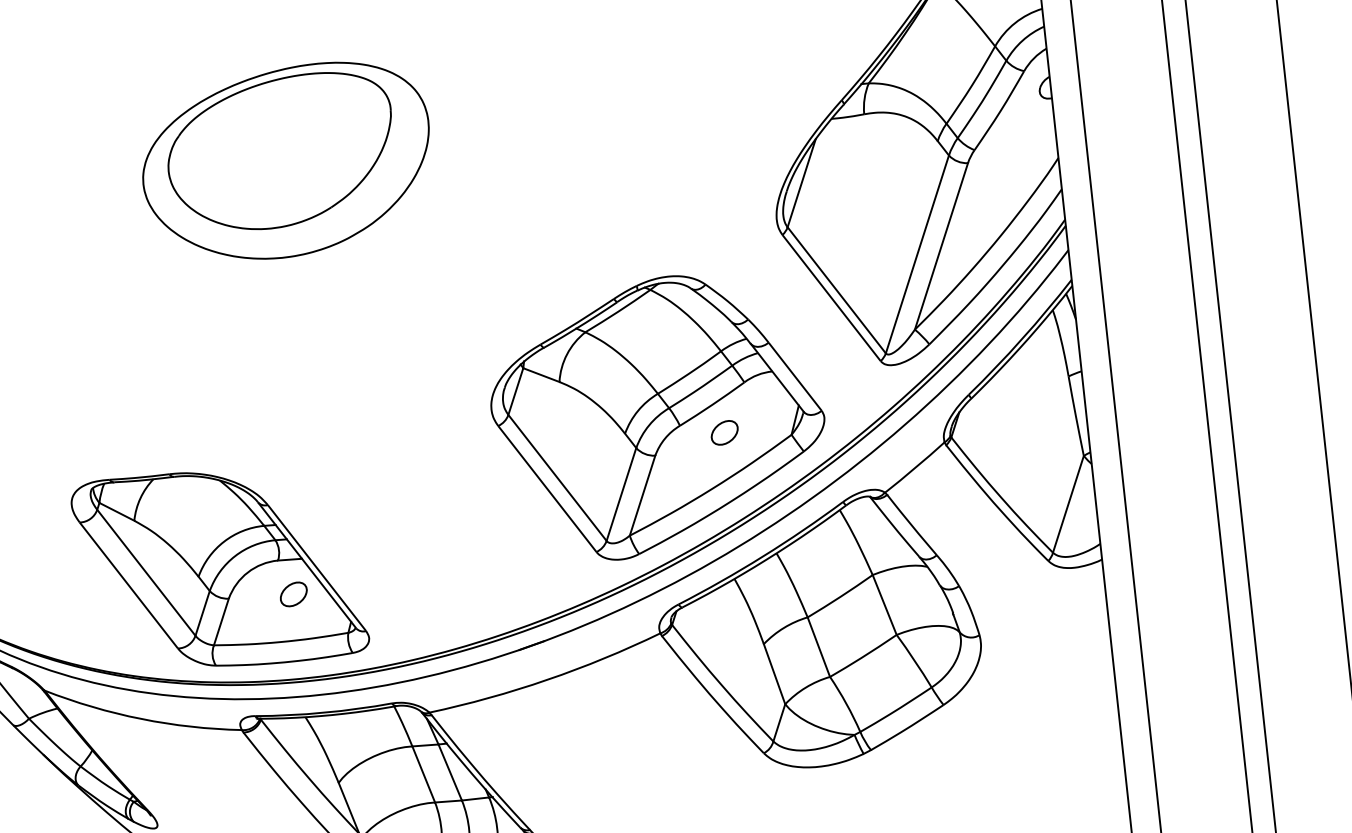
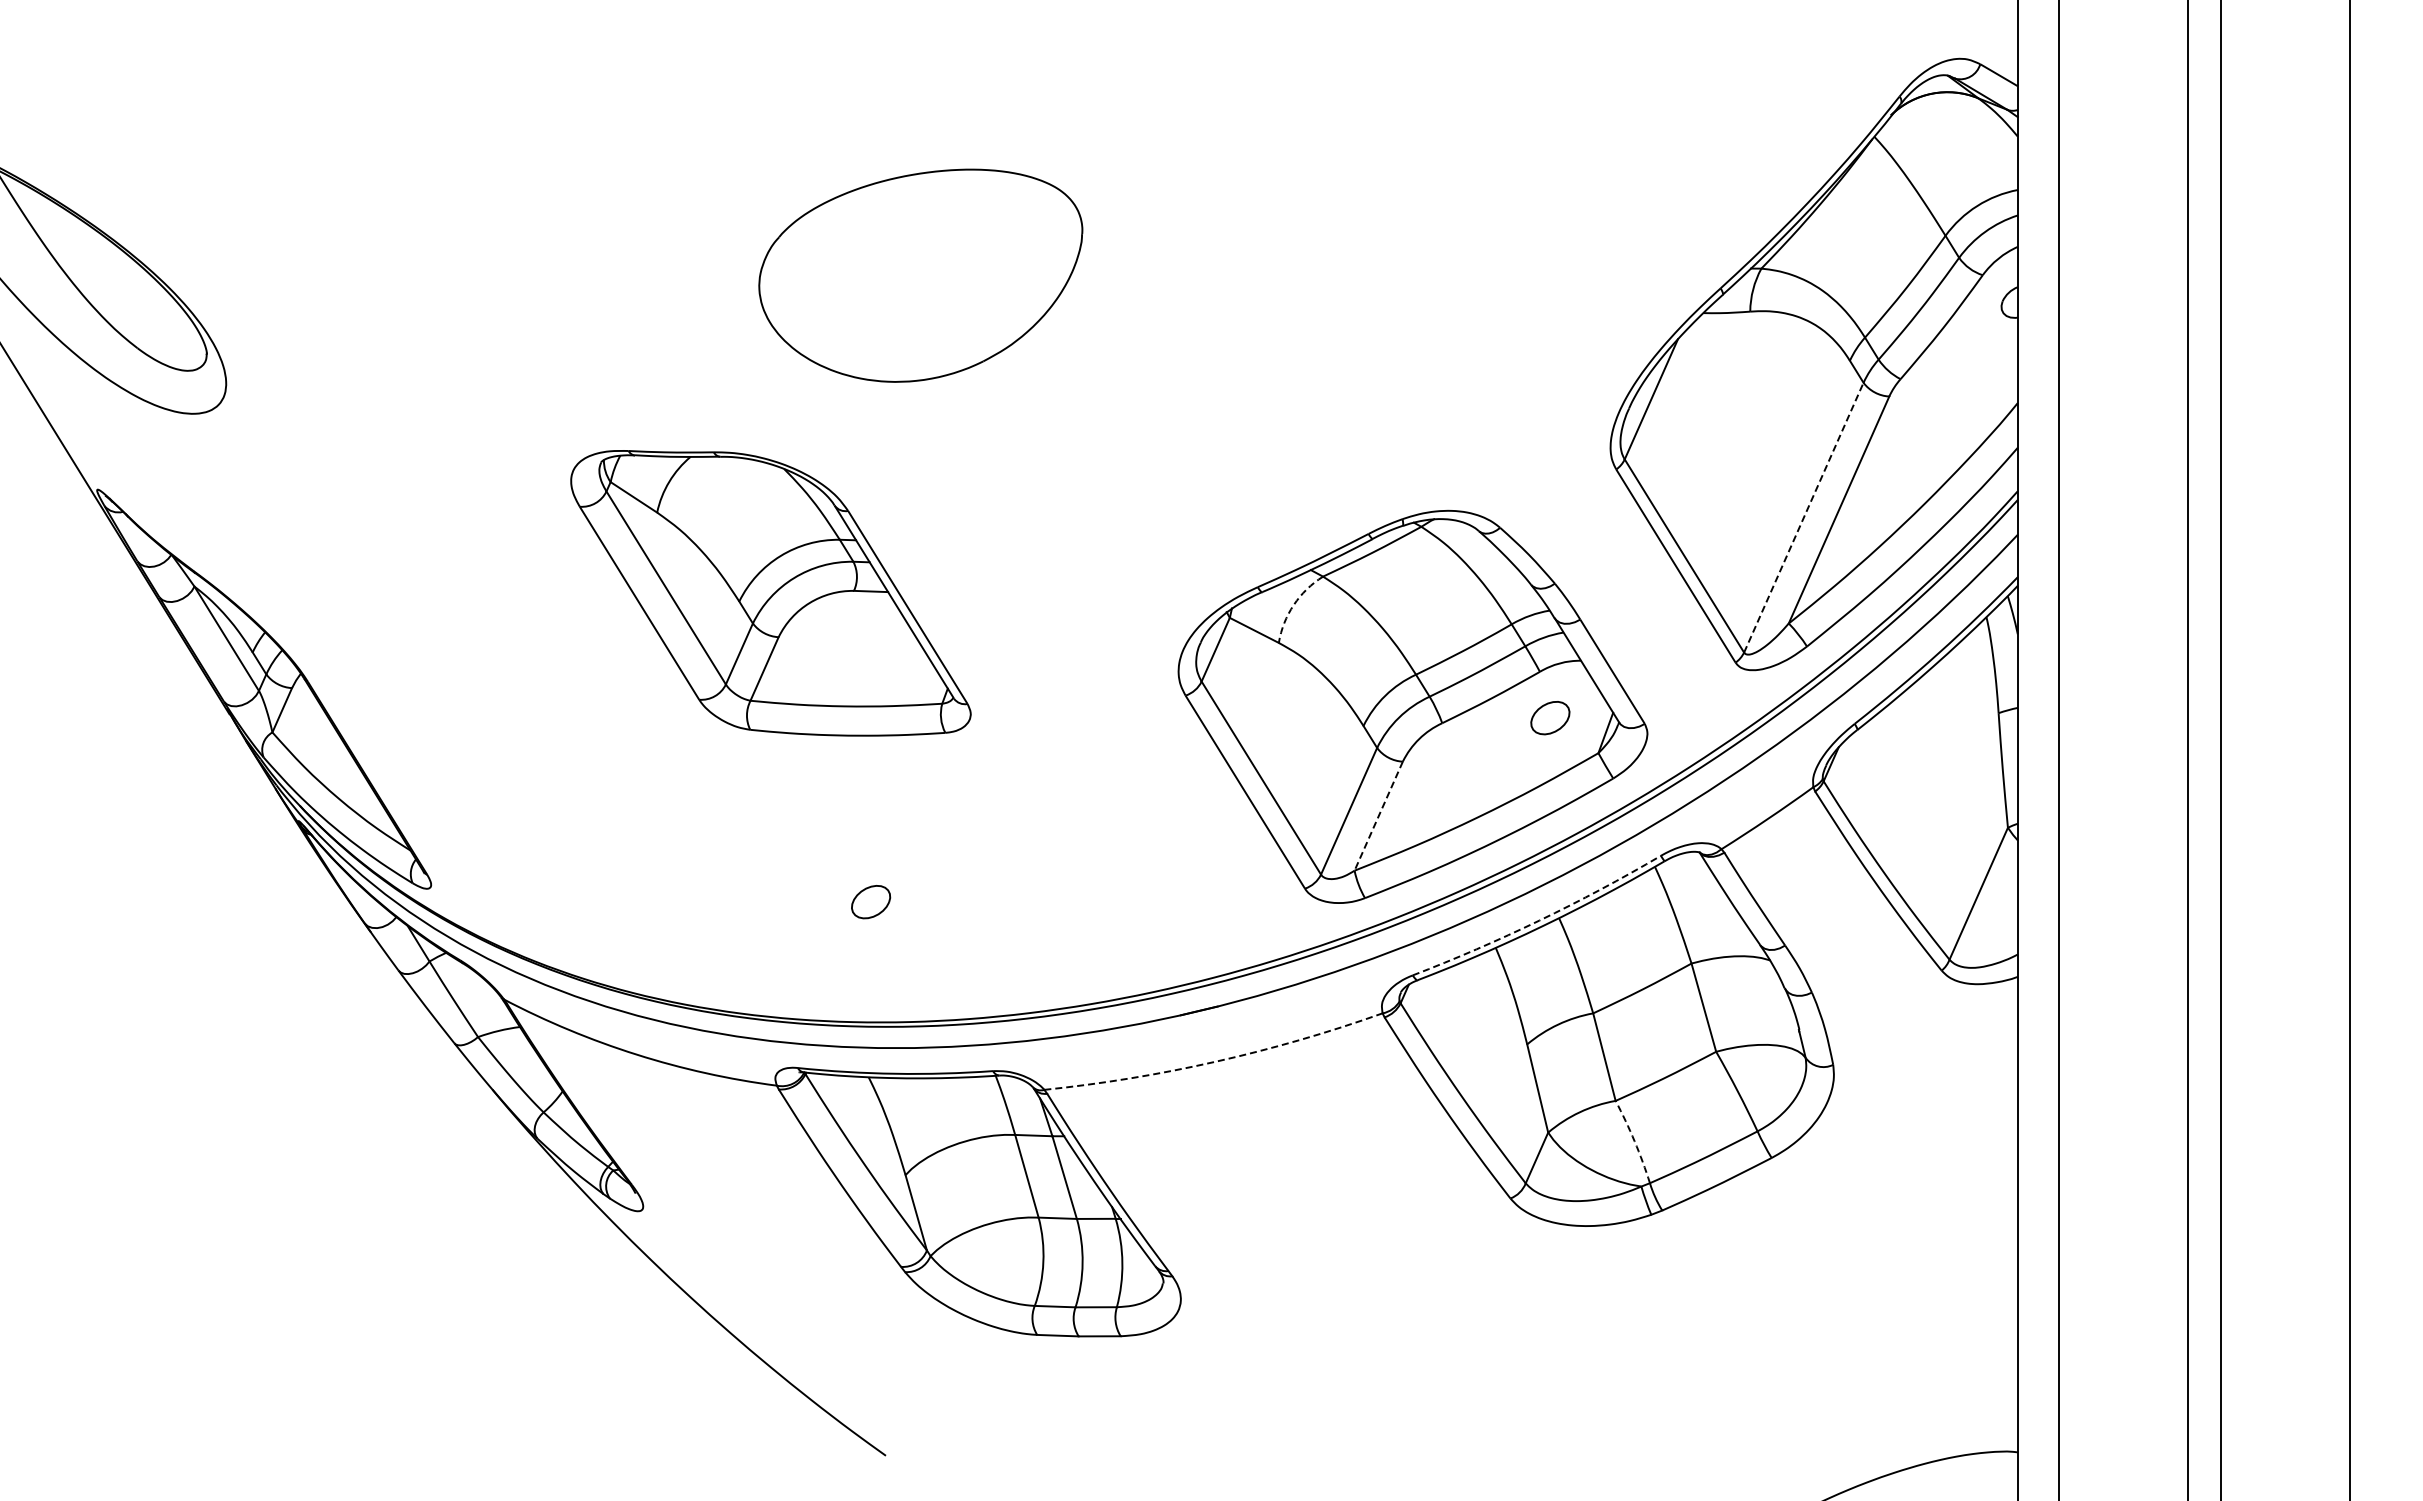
part: (286, 162) -> (927, 290), removed
line: (917, 254) -> (1803, 517), solid -> dashed
arc: (566, 354) -> (1293, 605), solid -> dashed
part: (724, 433) -> (1550, 718), moved
line: (642, 495) -> (1378, 816), solid -> dashed
arc: (763, 556) -> (1539, 920), solid -> dashed
part: (219, 568) -> (770, 593), moved
arc: (546, 679) -> (1215, 1061), solid -> dashed
arc: (846, 703) -> (1634, 1141), solid -> dashed

